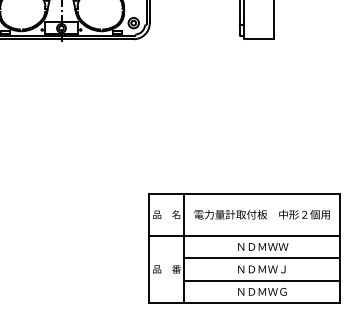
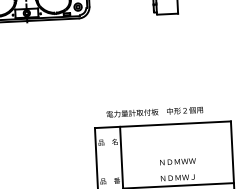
text: (261, 214) -> (154, 112), moved
line: (244, 235) -> (164, 154), removed
line: (262, 258) -> (177, 170), removed

